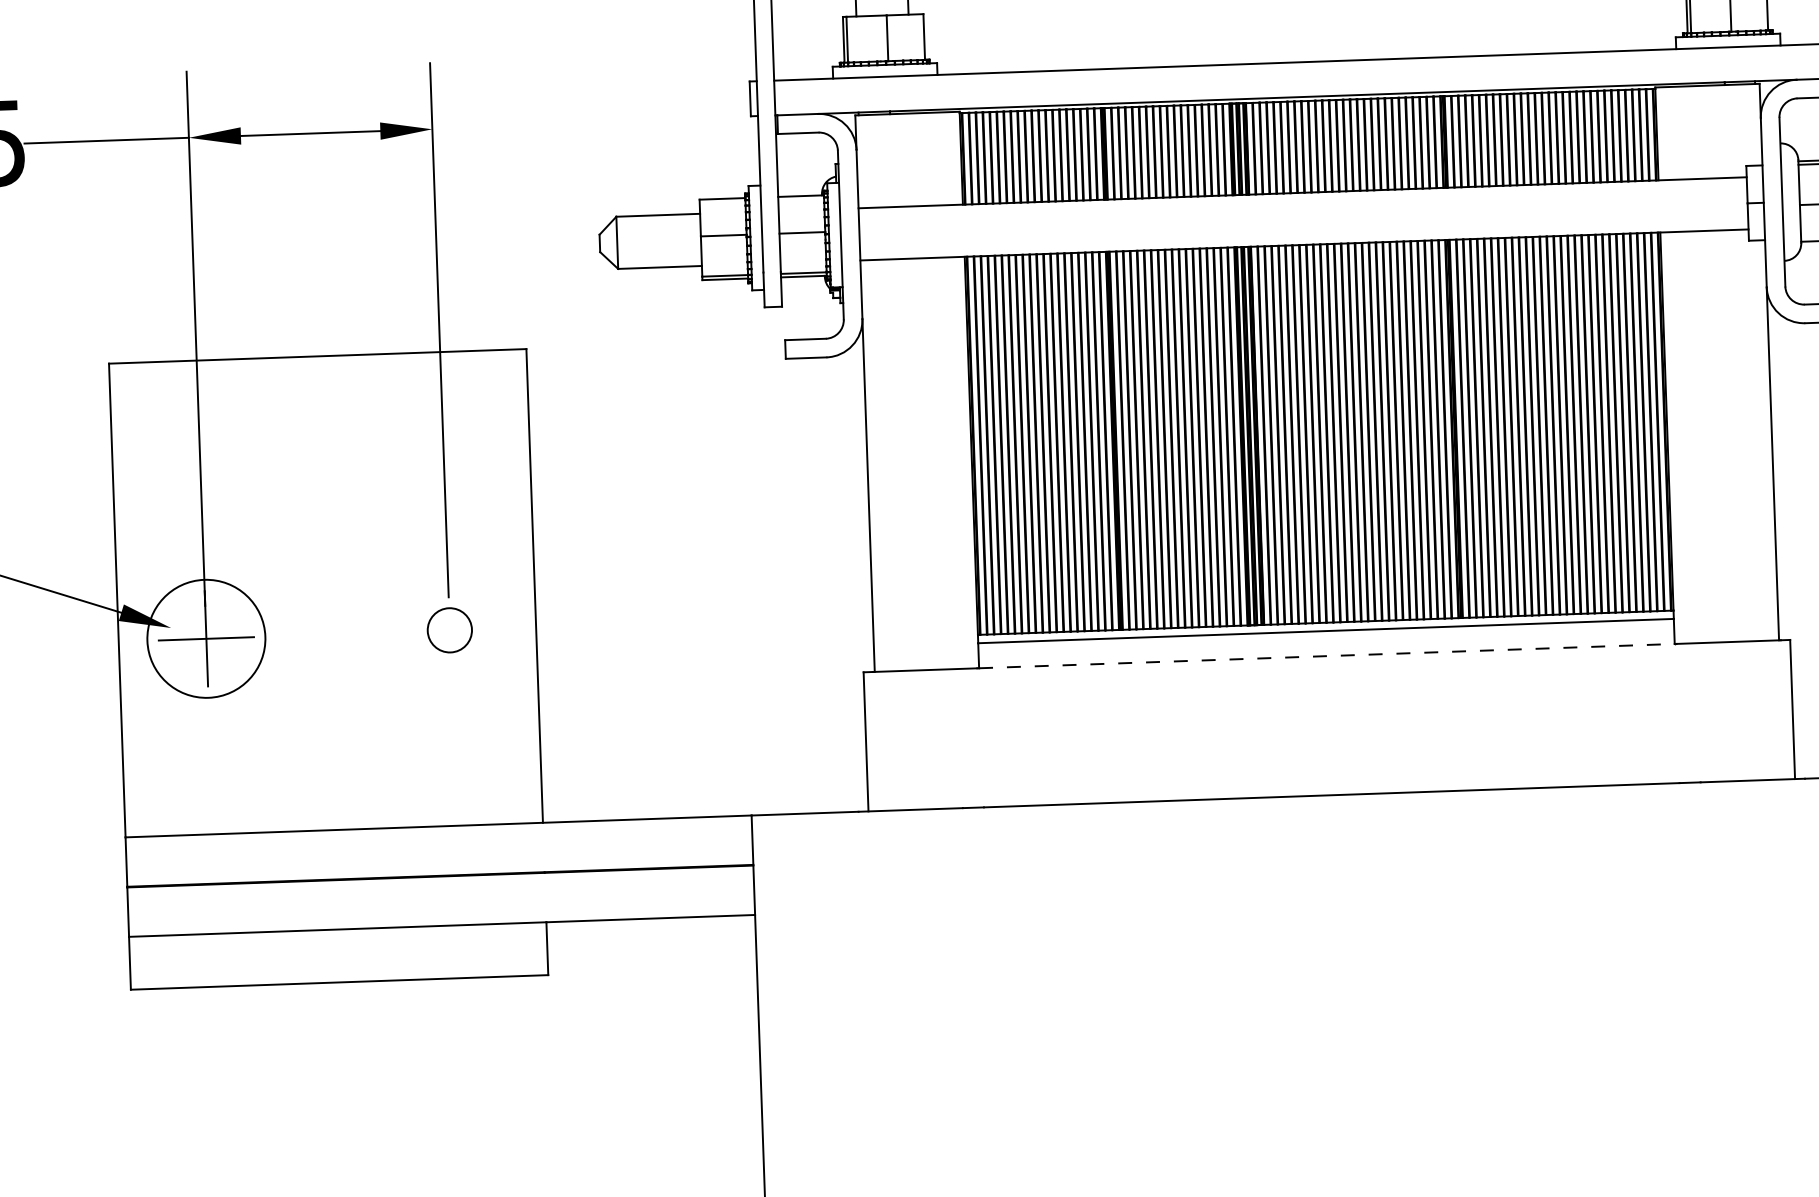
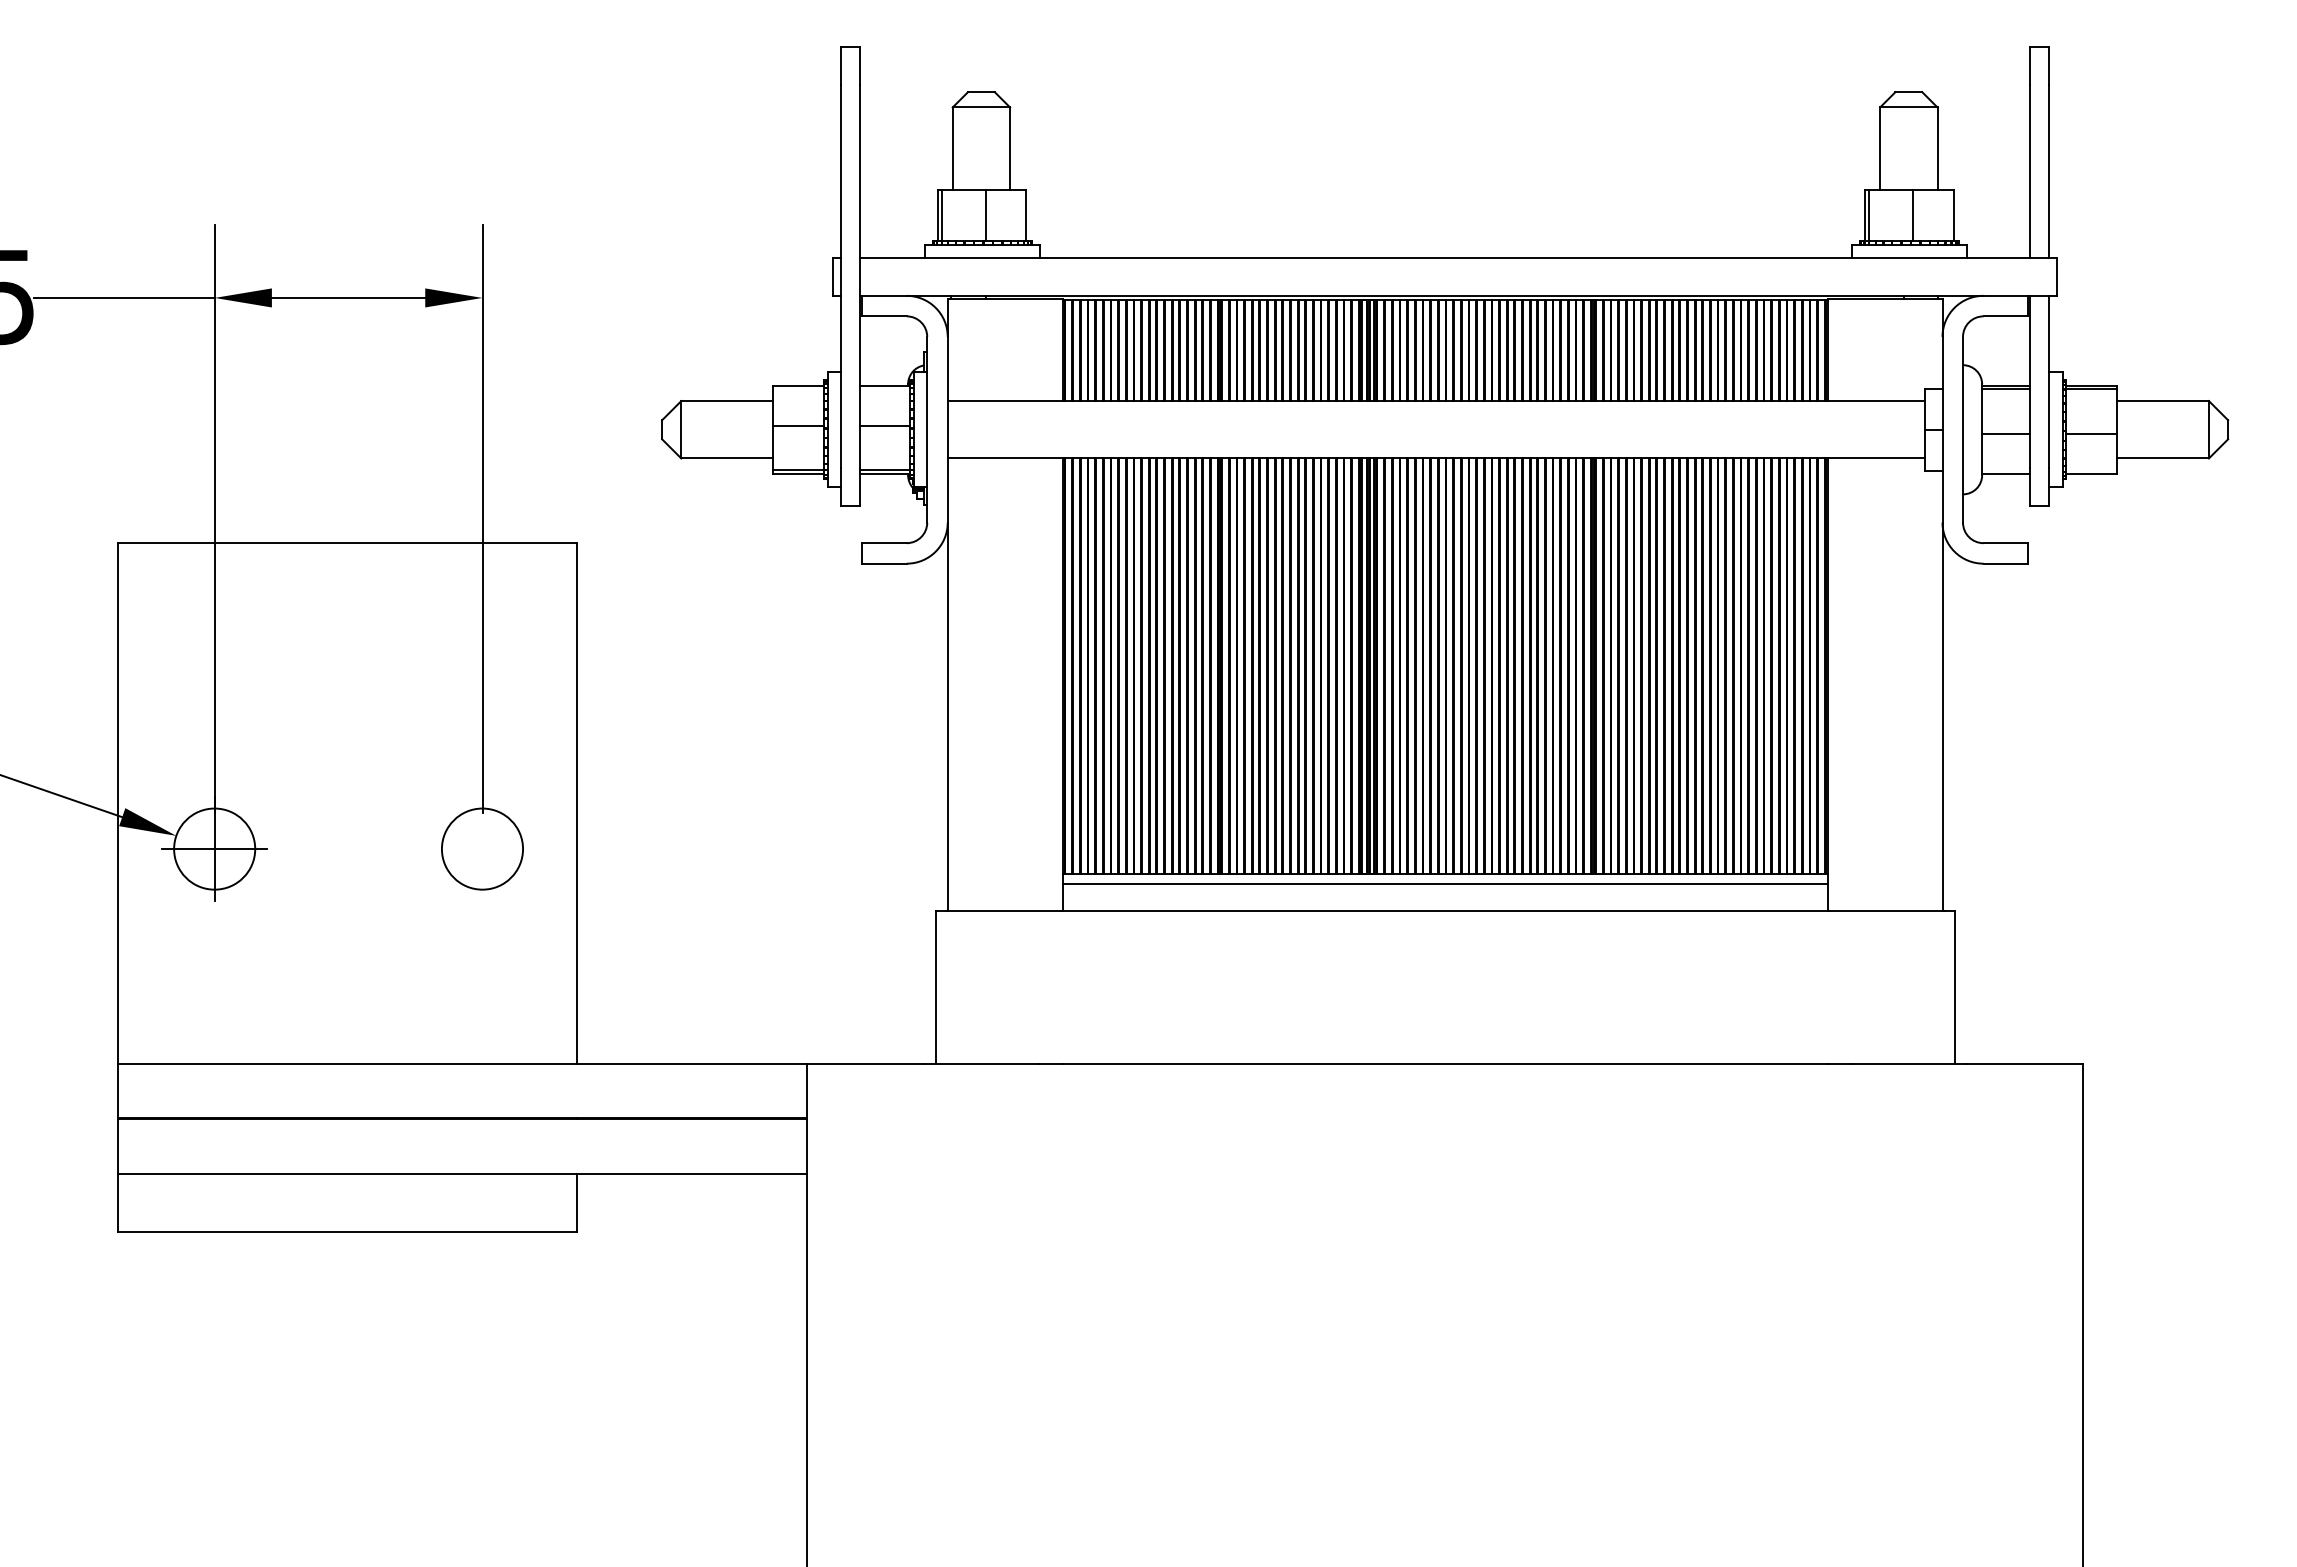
circle: (449, 629) -> (482, 848), size x1.67
circle: (206, 638) -> (214, 848), size x0.62
line: (1327, 656) -> (1445, 911), dashed -> solid

